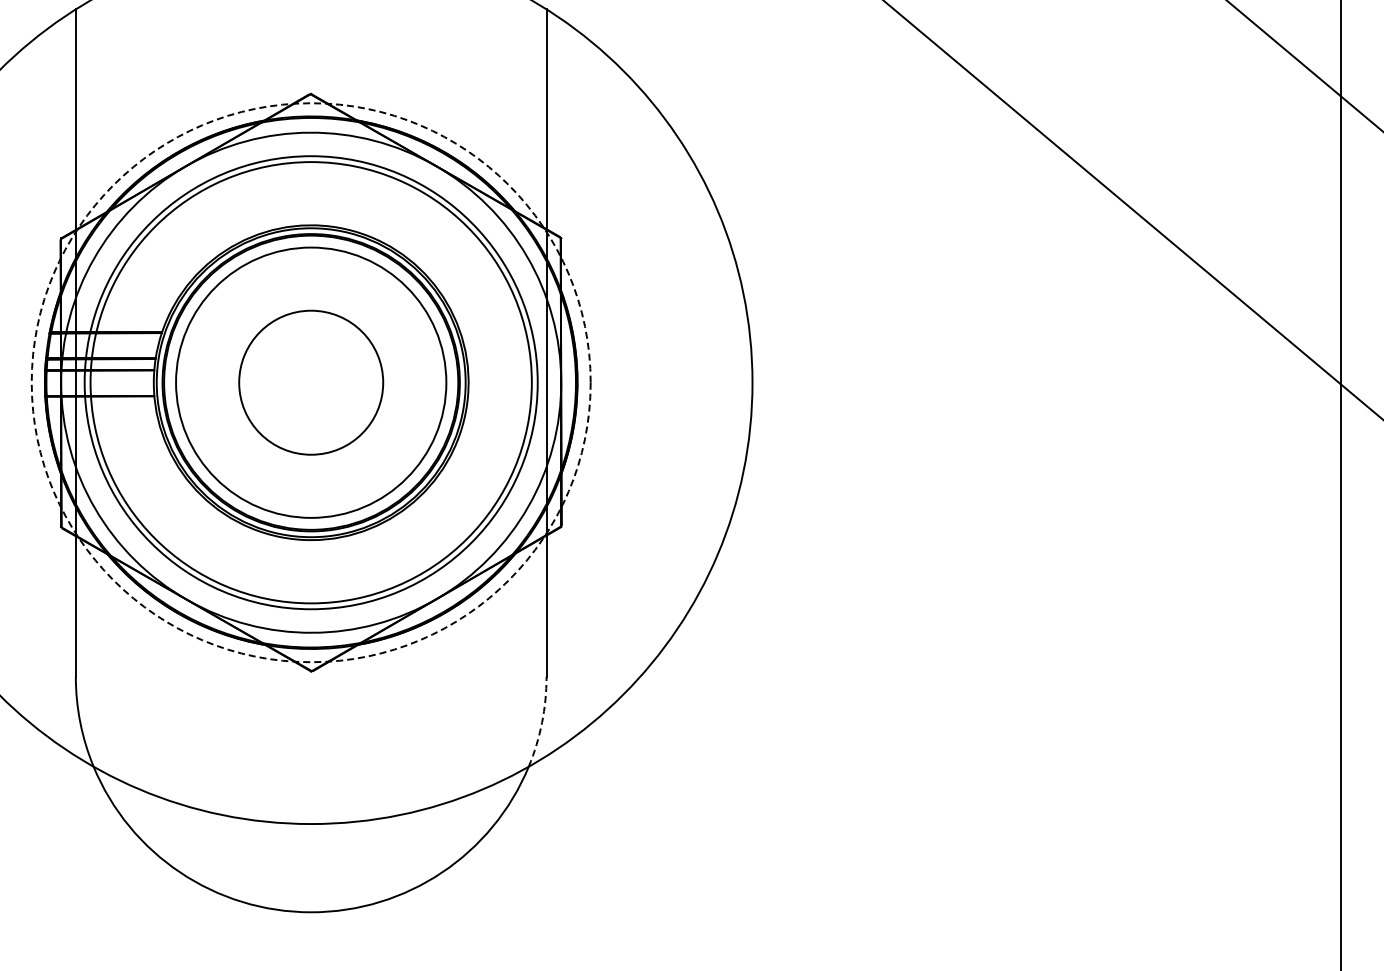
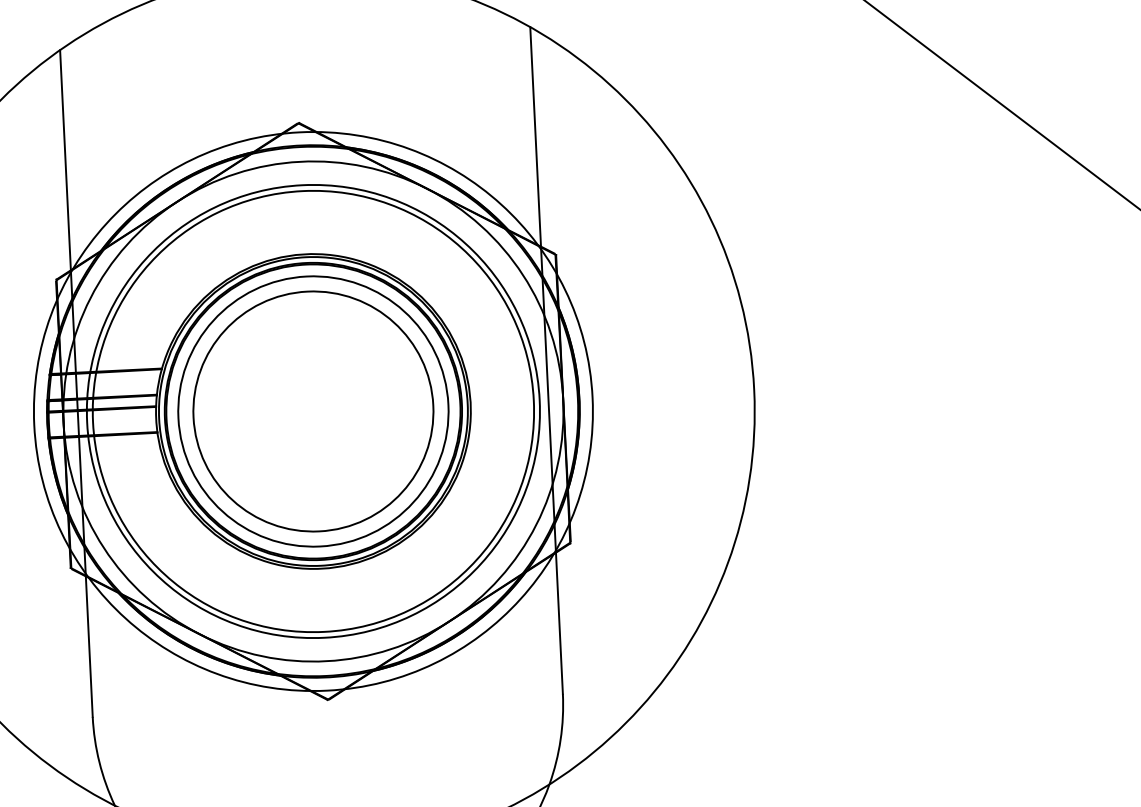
circle: (310, 382) -> (312, 411), dashed -> solid
circle: (311, 382) -> (313, 411), size x1.67
arc: (542, 722) -> (561, 739), dashed -> solid

